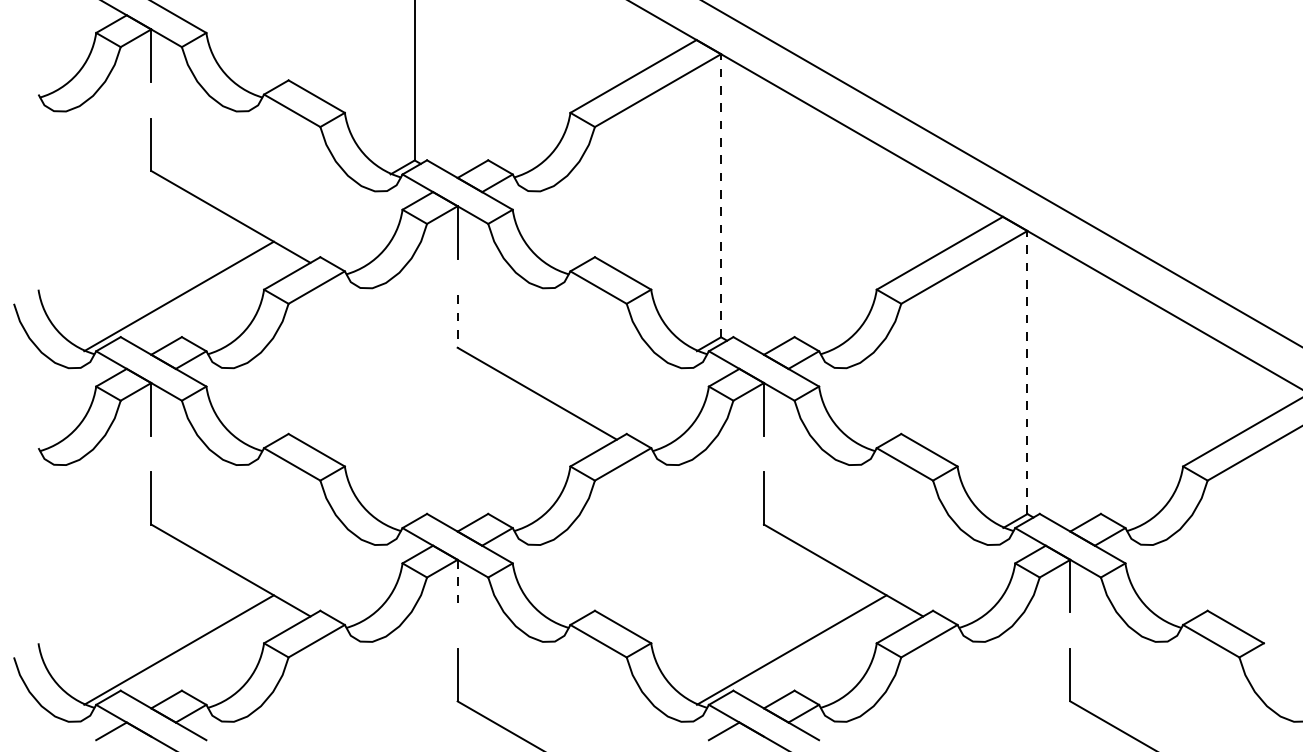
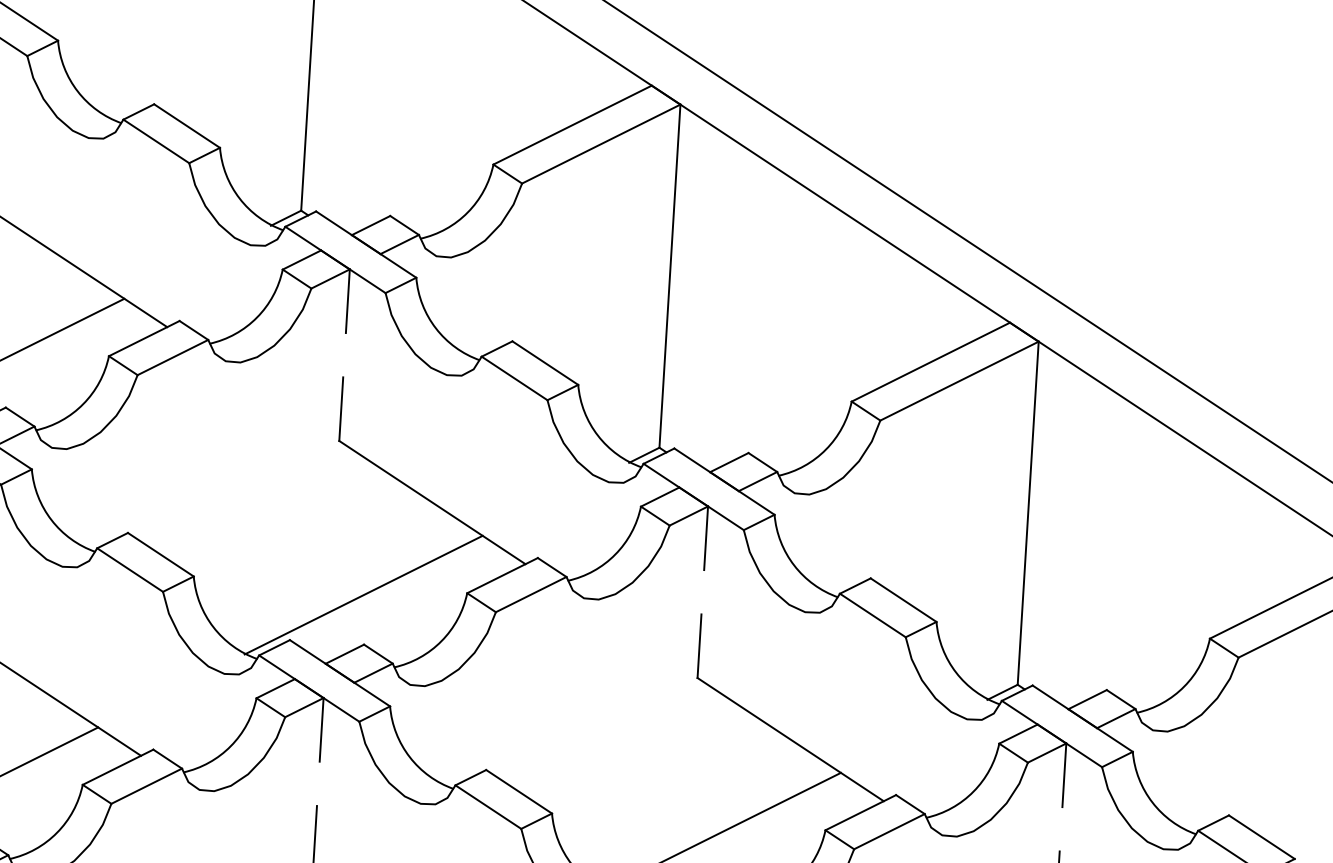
line: (721, 195) -> (670, 275), dashed -> solid
line: (457, 322) -> (340, 410), dashed -> solid
line: (1027, 372) -> (1028, 513), dashed -> solid
line: (485, 472) -> (363, 594), added
line: (457, 586) -> (321, 730), dashed -> solid

